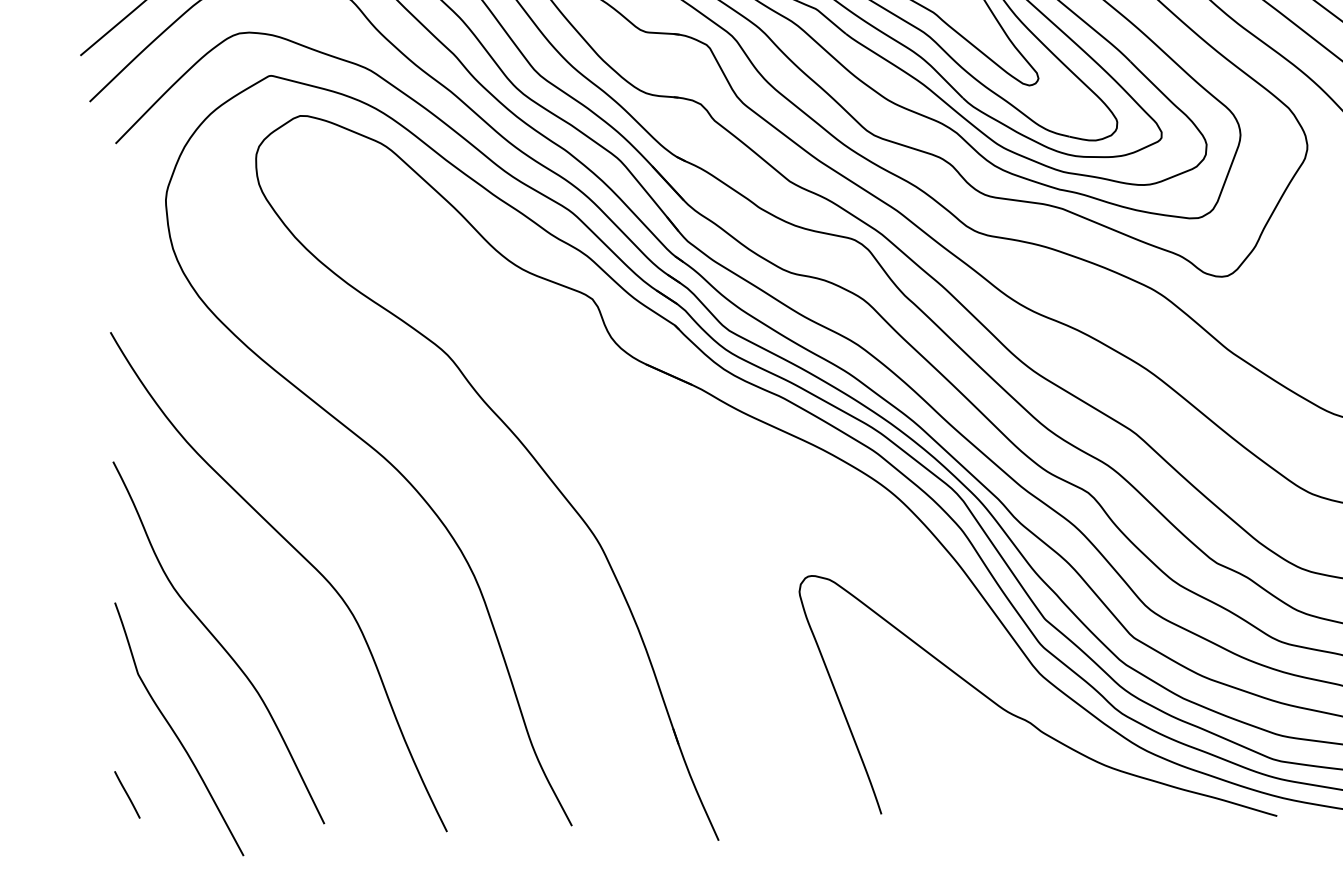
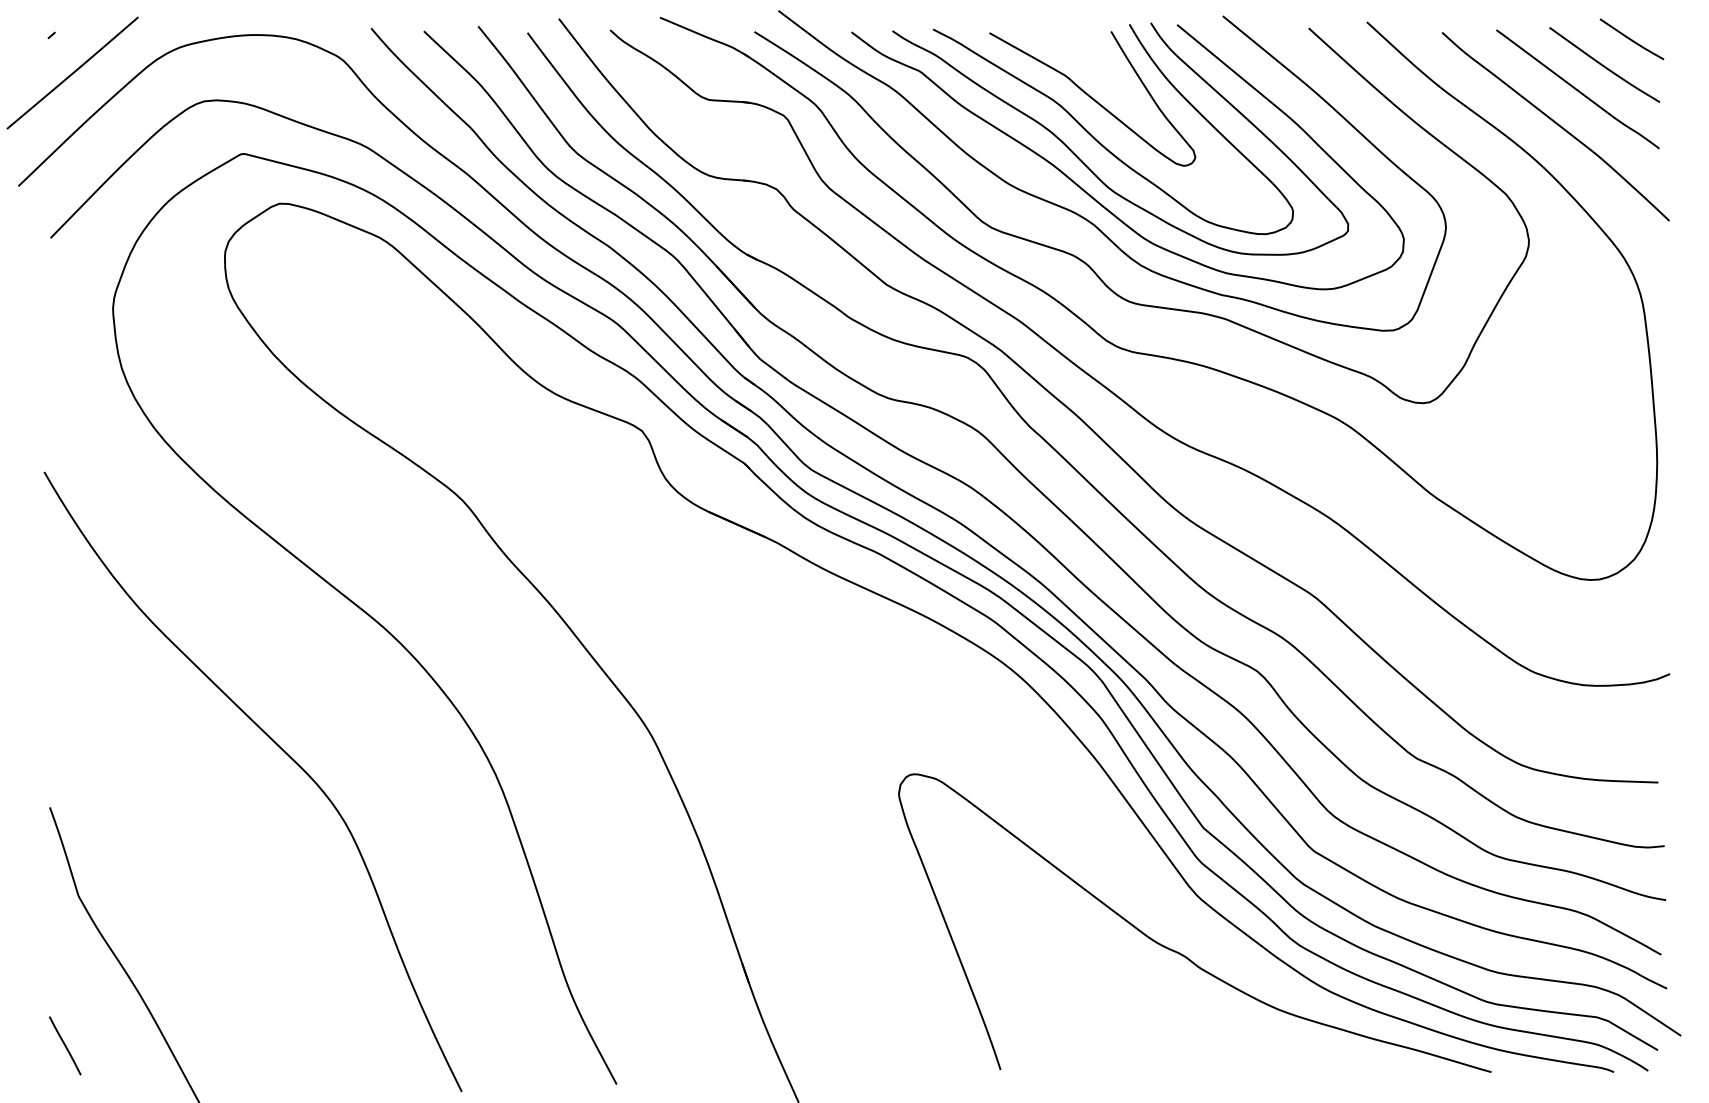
curve: (218, 643) -> (178, 857), removed

